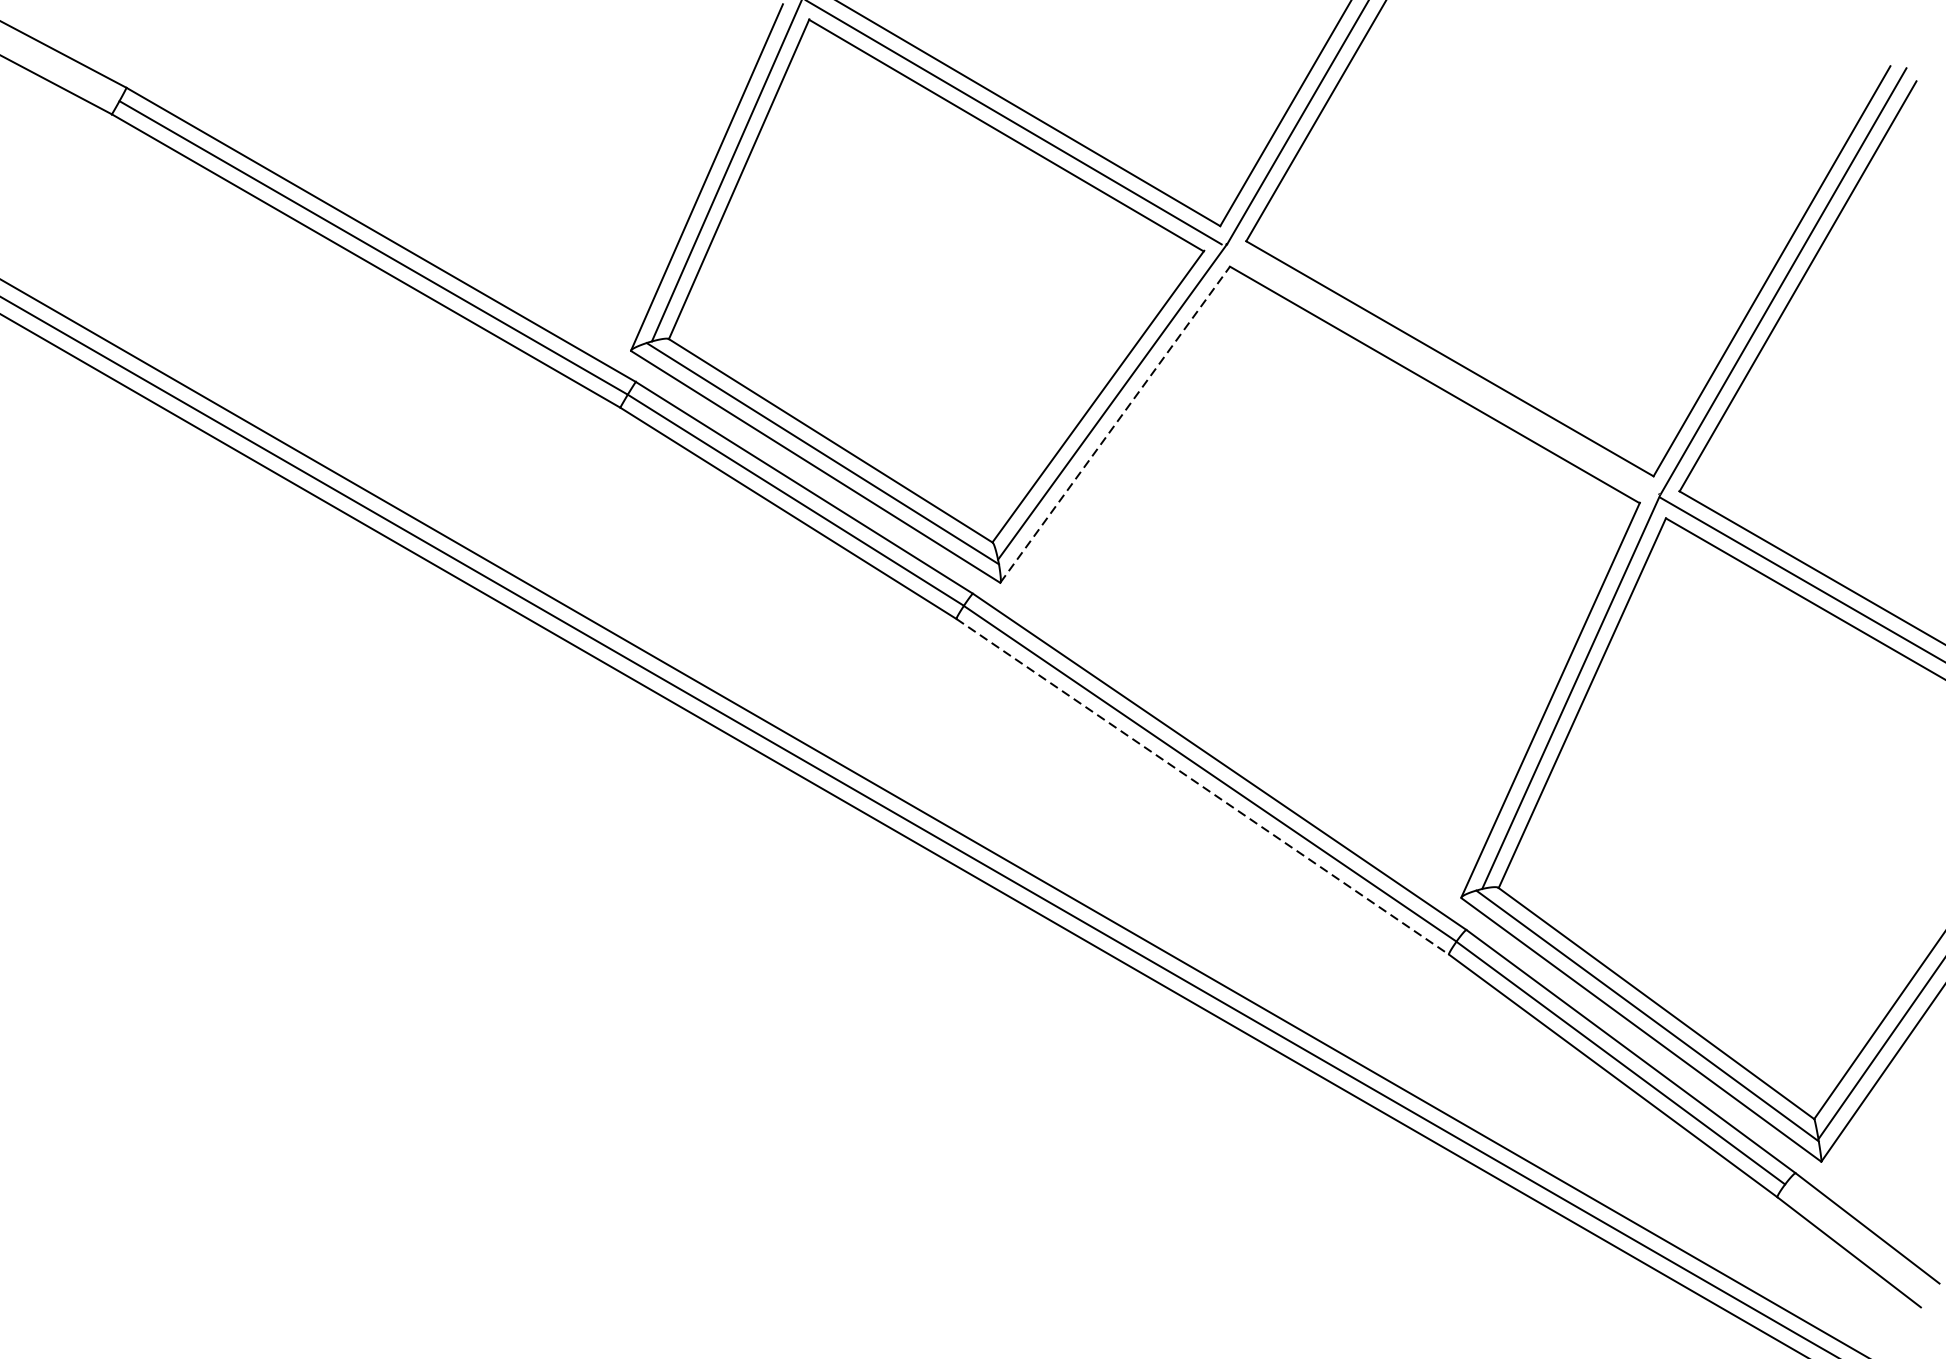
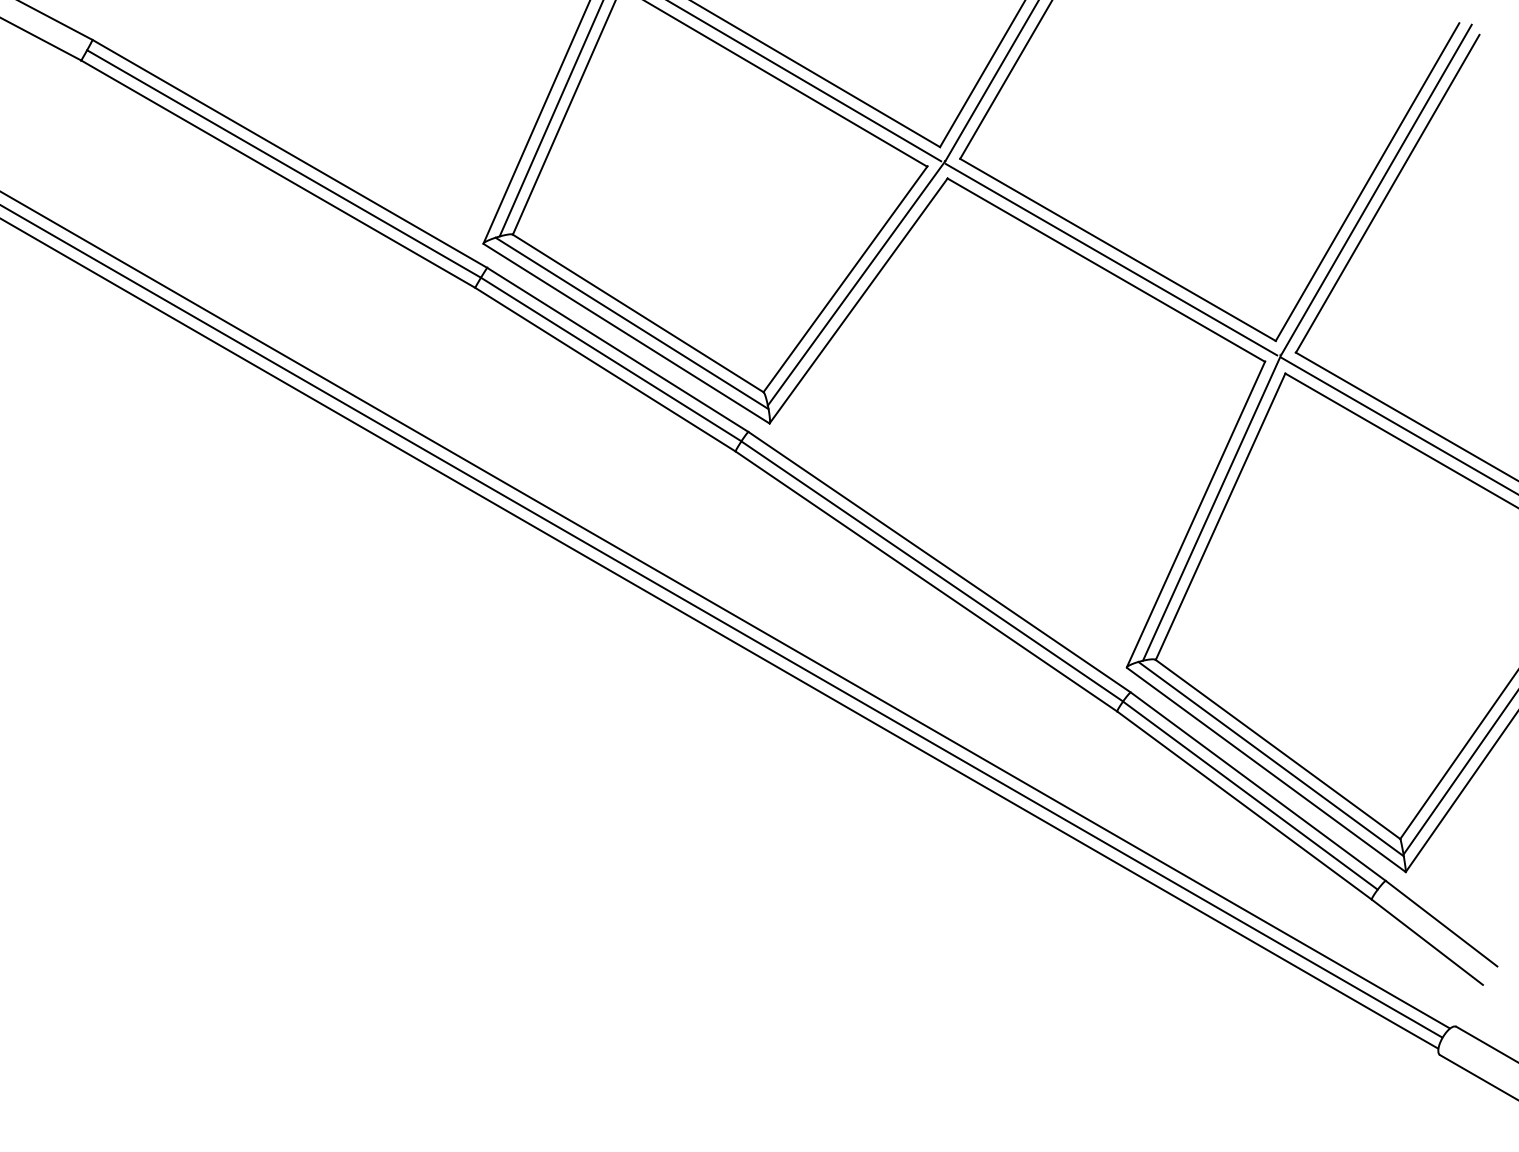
line: (1441, 371) -> (1111, 259), added
line: (1116, 424) -> (859, 300), dashed -> solid
line: (1202, 786) -> (926, 581), dashed -> solid

